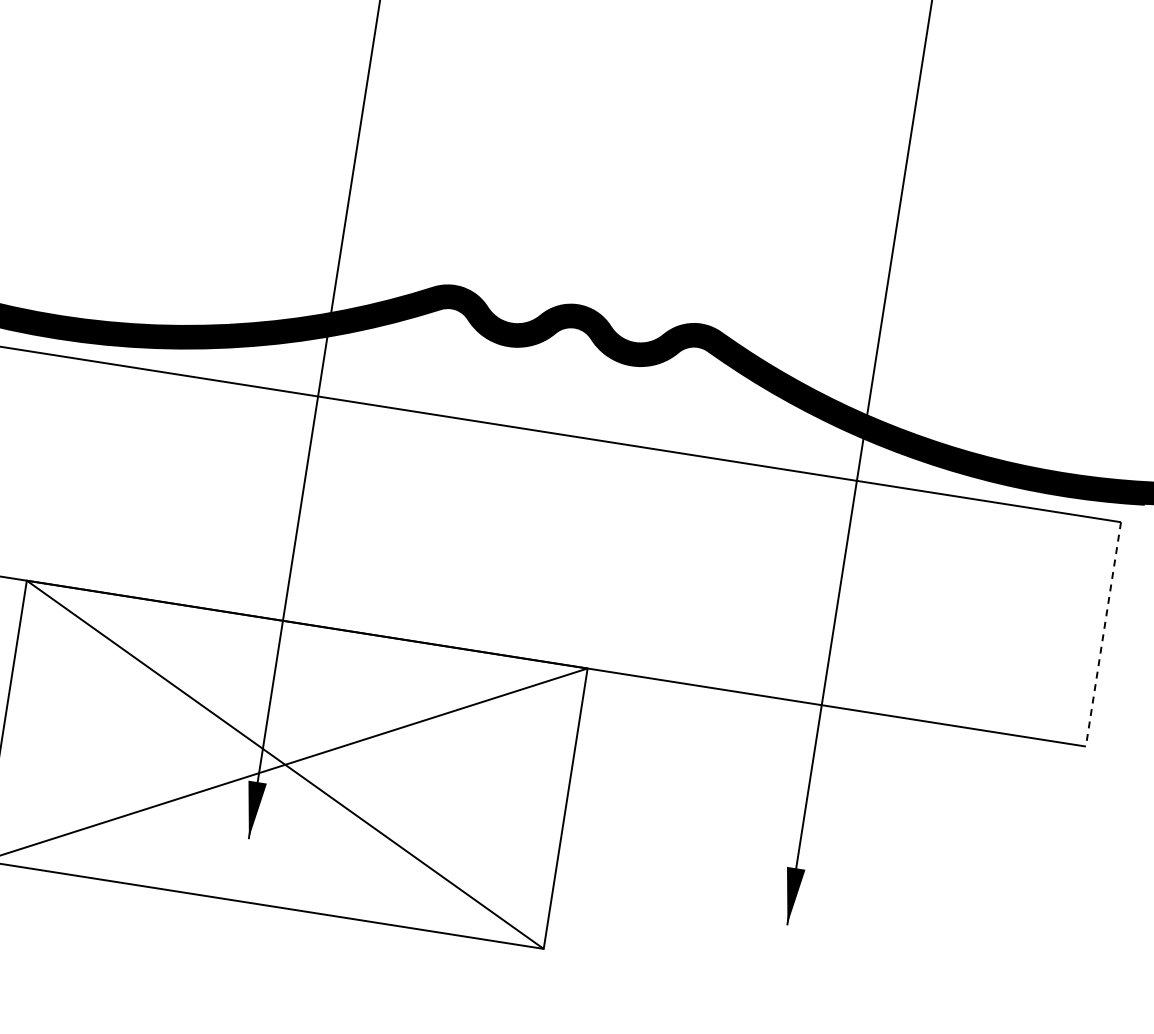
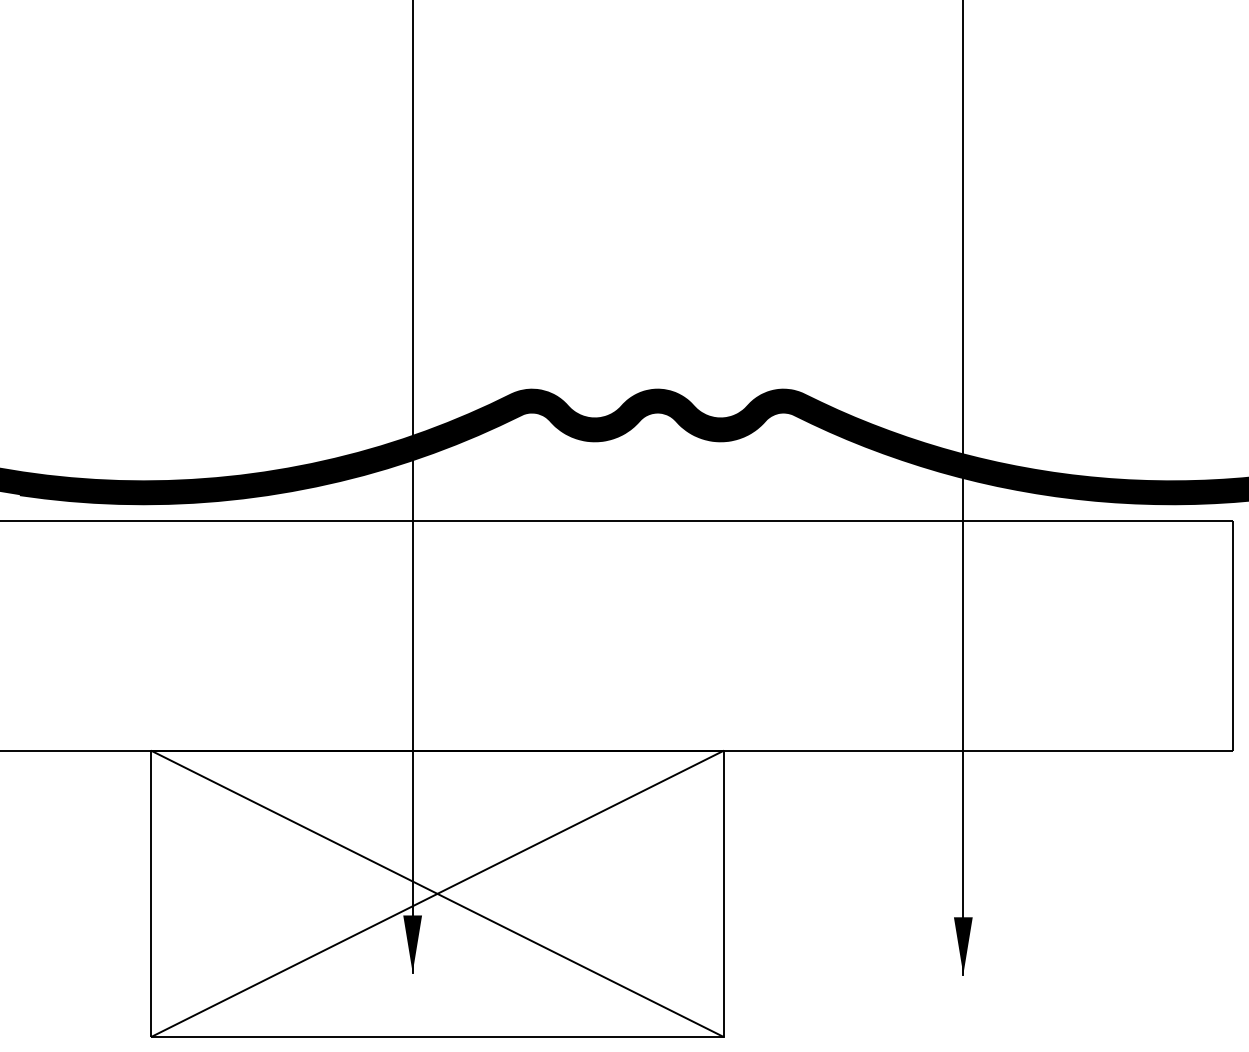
line: (1103, 633) -> (1233, 635), dashed -> solid

